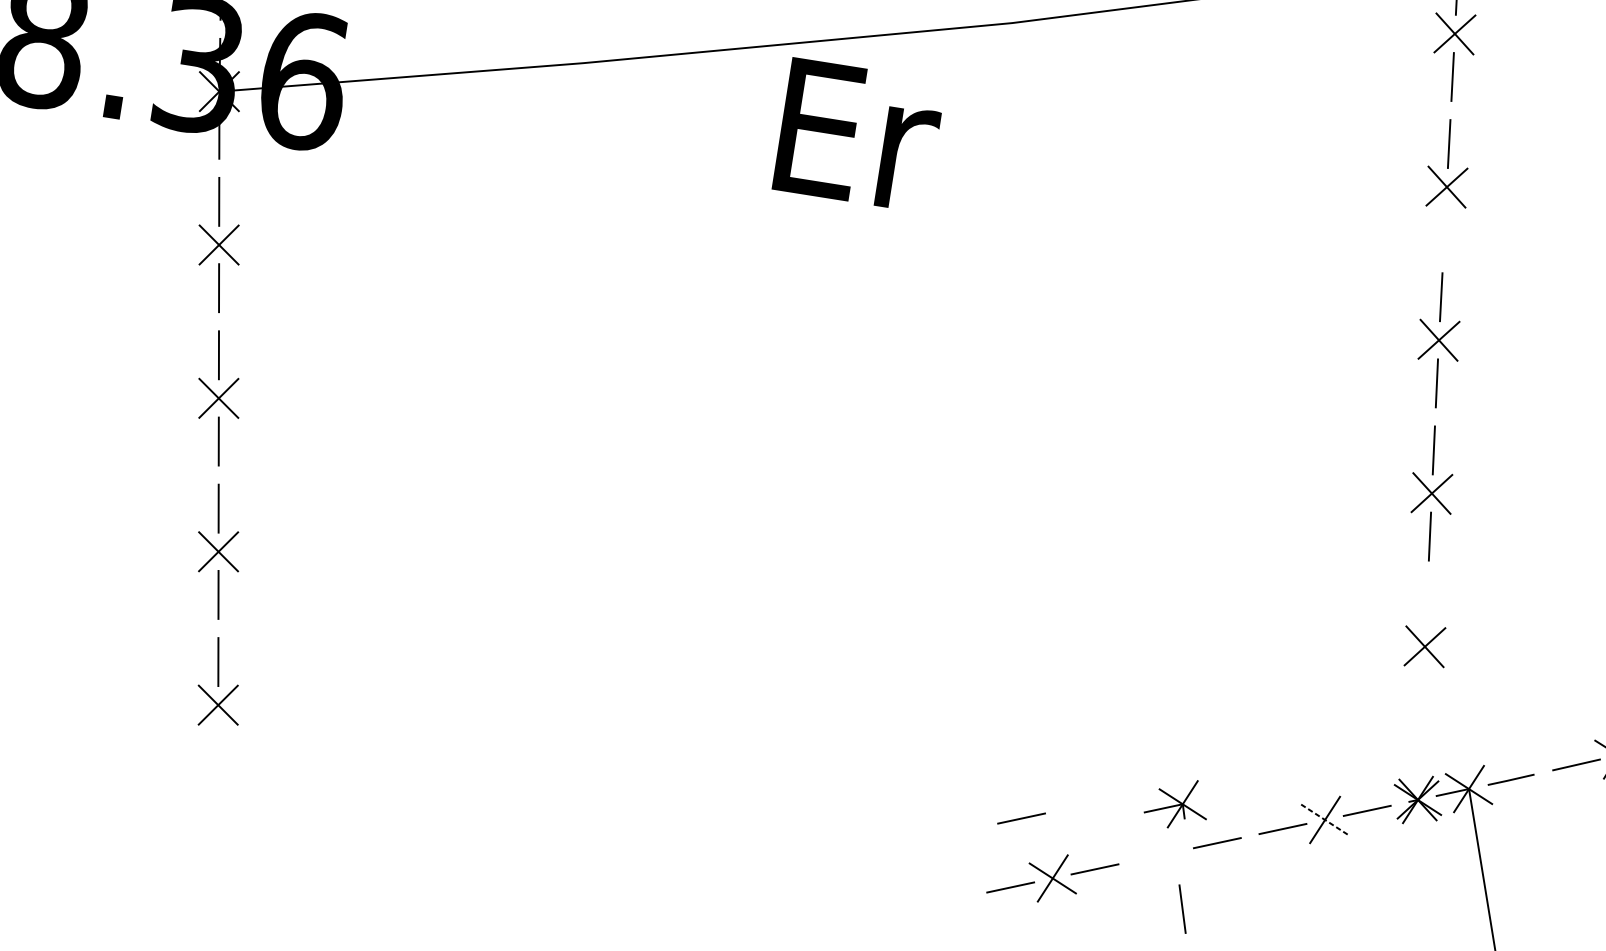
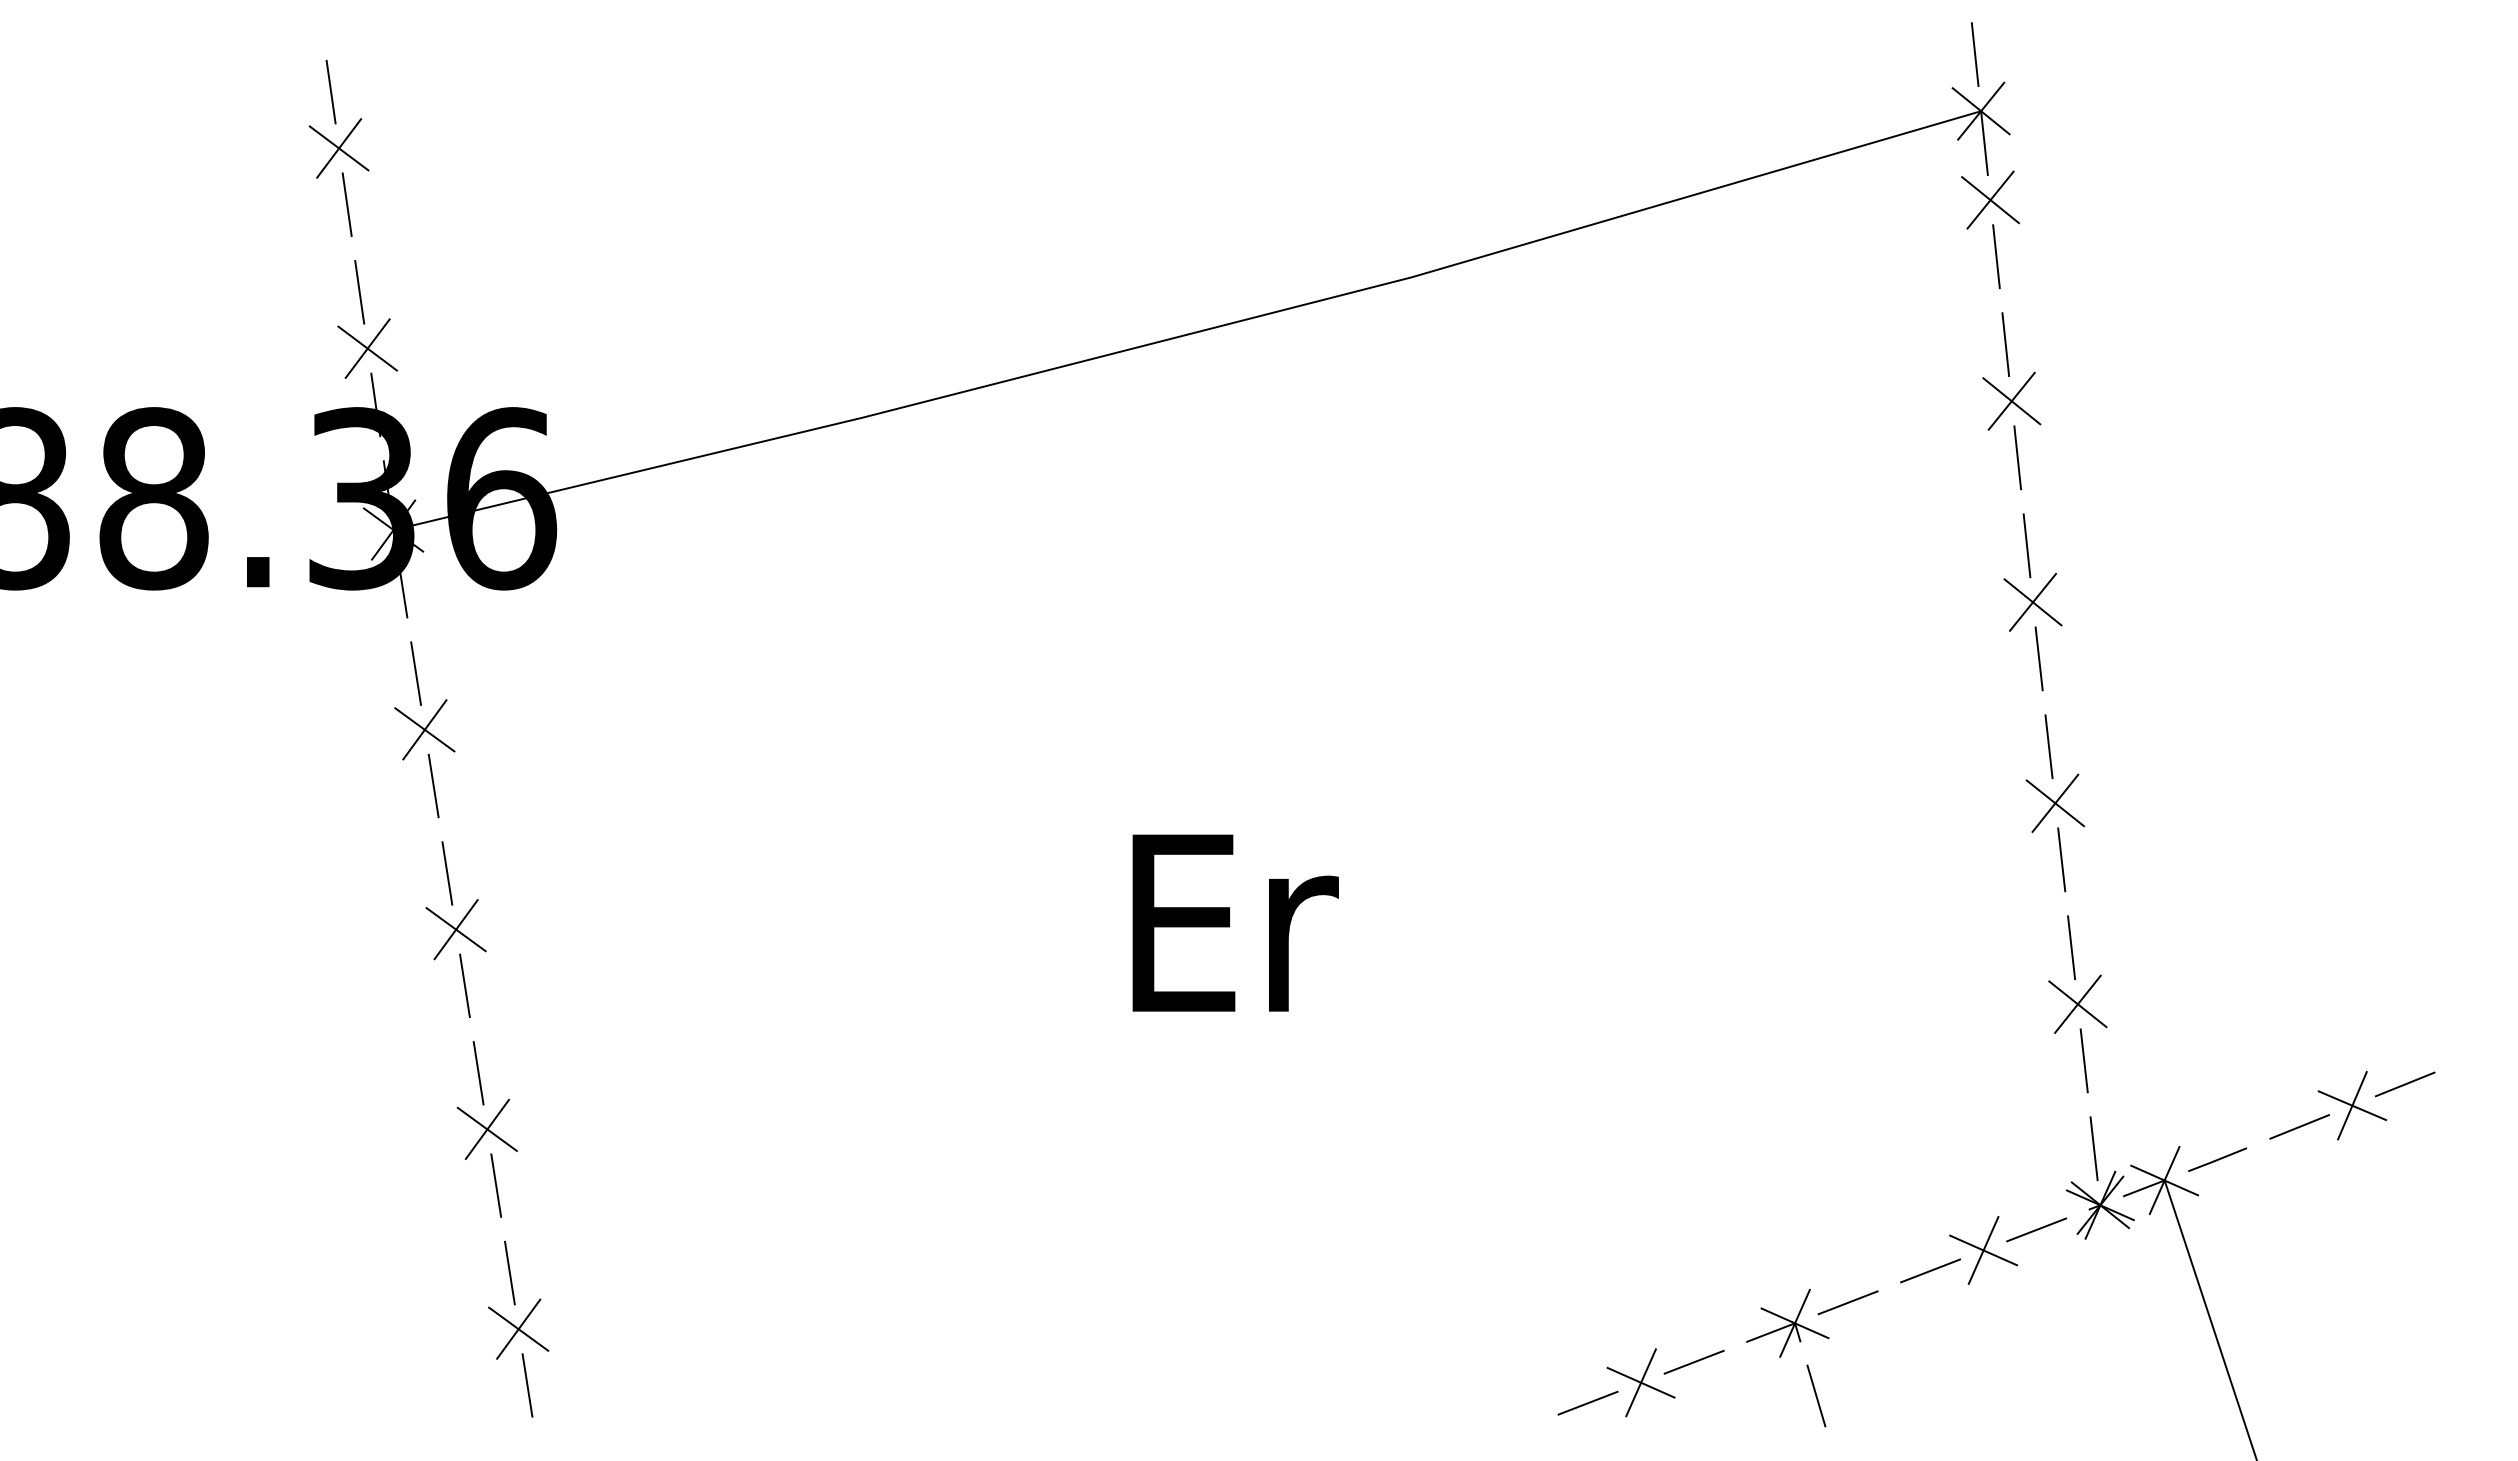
text: (859, 134) -> (1235, 922), moved
line: (1444, 229) -> (2017, 457), added
line: (1426, 603) -> (2071, 947), added
line: (1422, 689) -> (2083, 1060), added
line: (218, 748) -> (527, 1385), added
line: (1419, 756) -> (2093, 1148), added
part: (1177, 802) -> (1787, 1322), moved
line: (1021, 817) -> (1587, 1310), removed
line: (1325, 820) -> (1983, 1250), dashed -> solid

